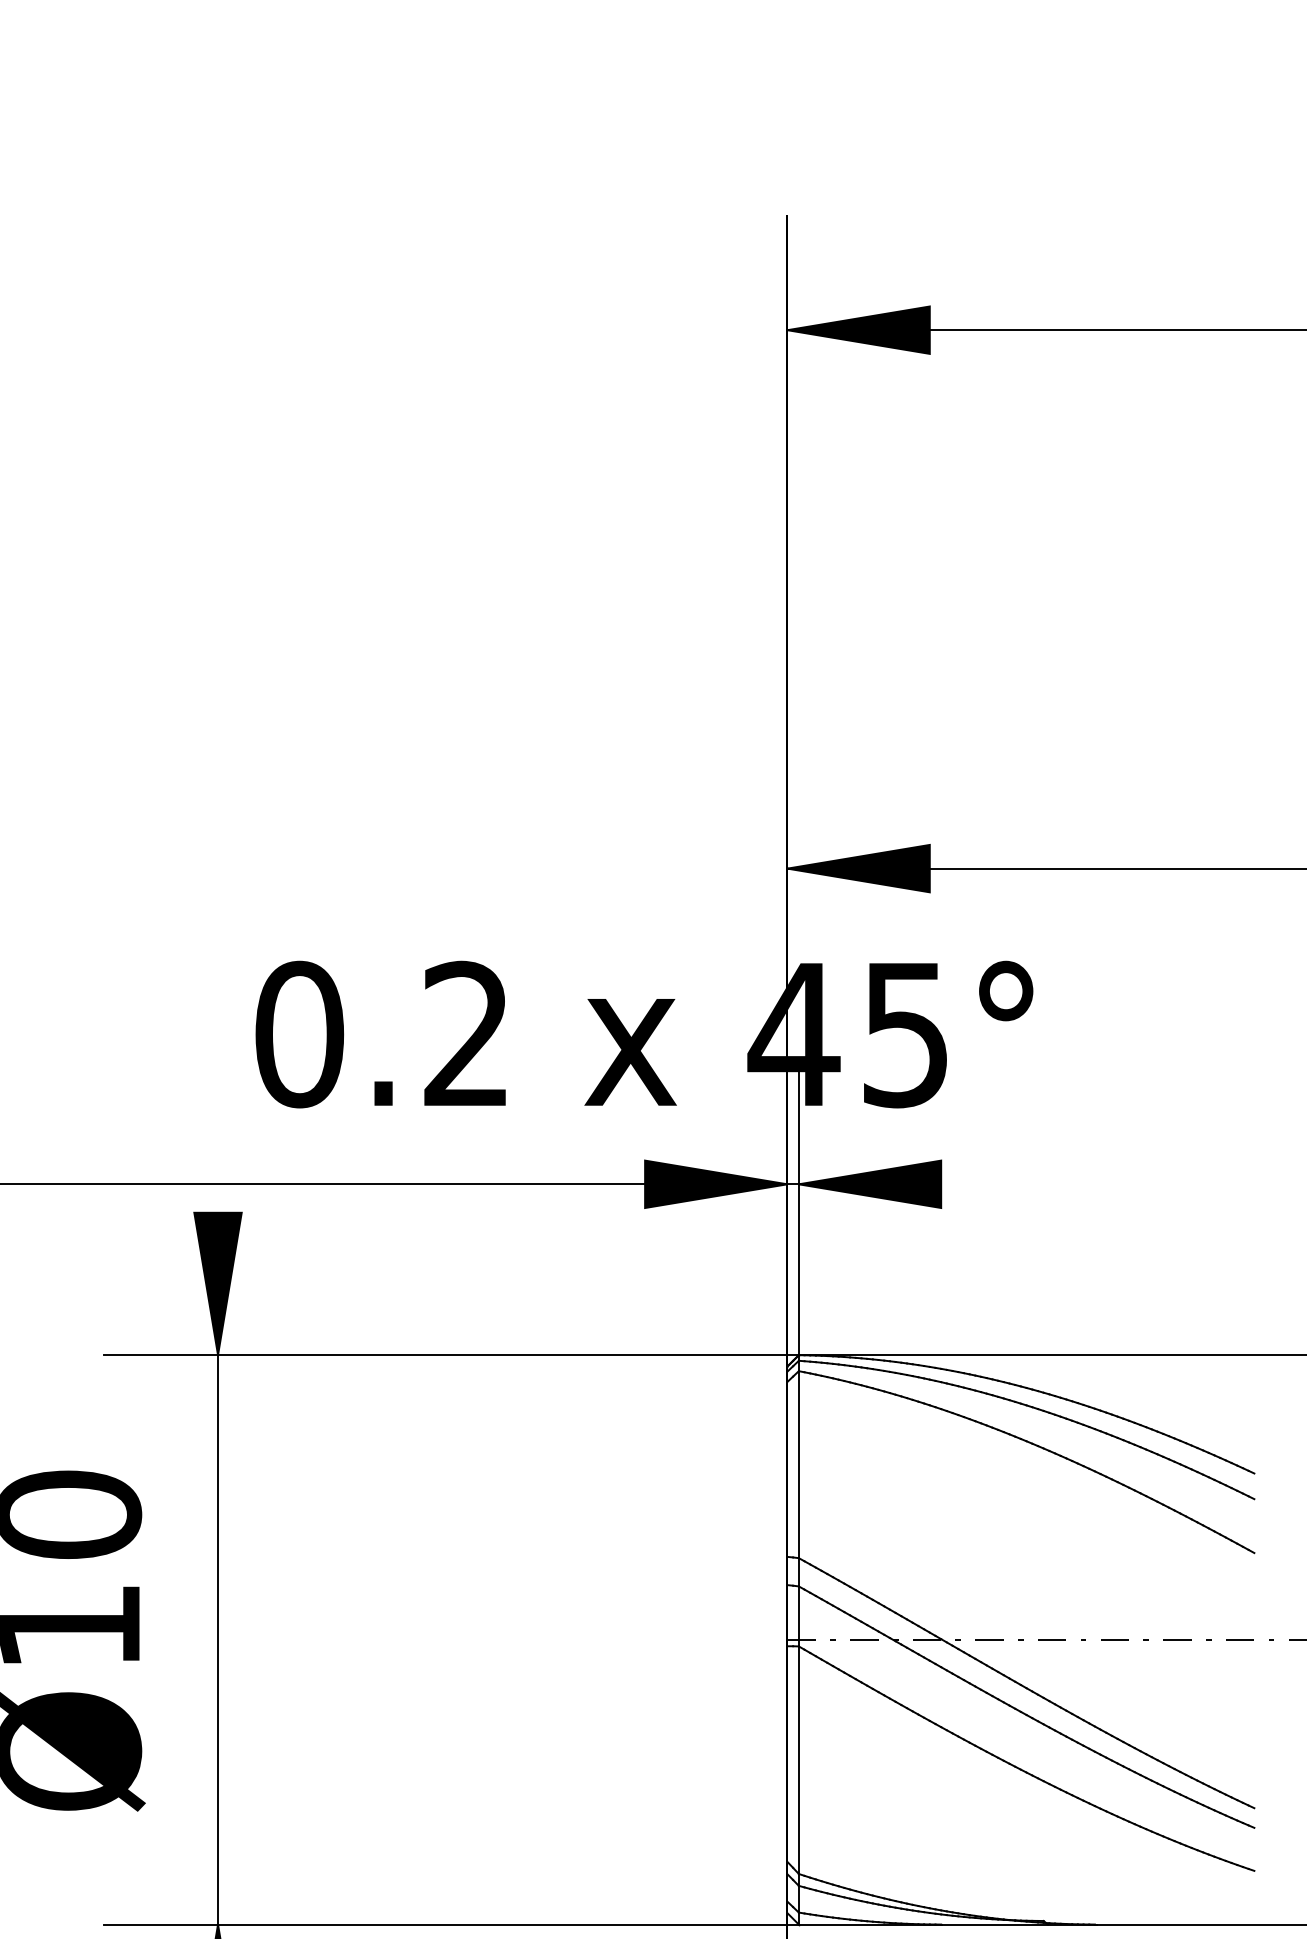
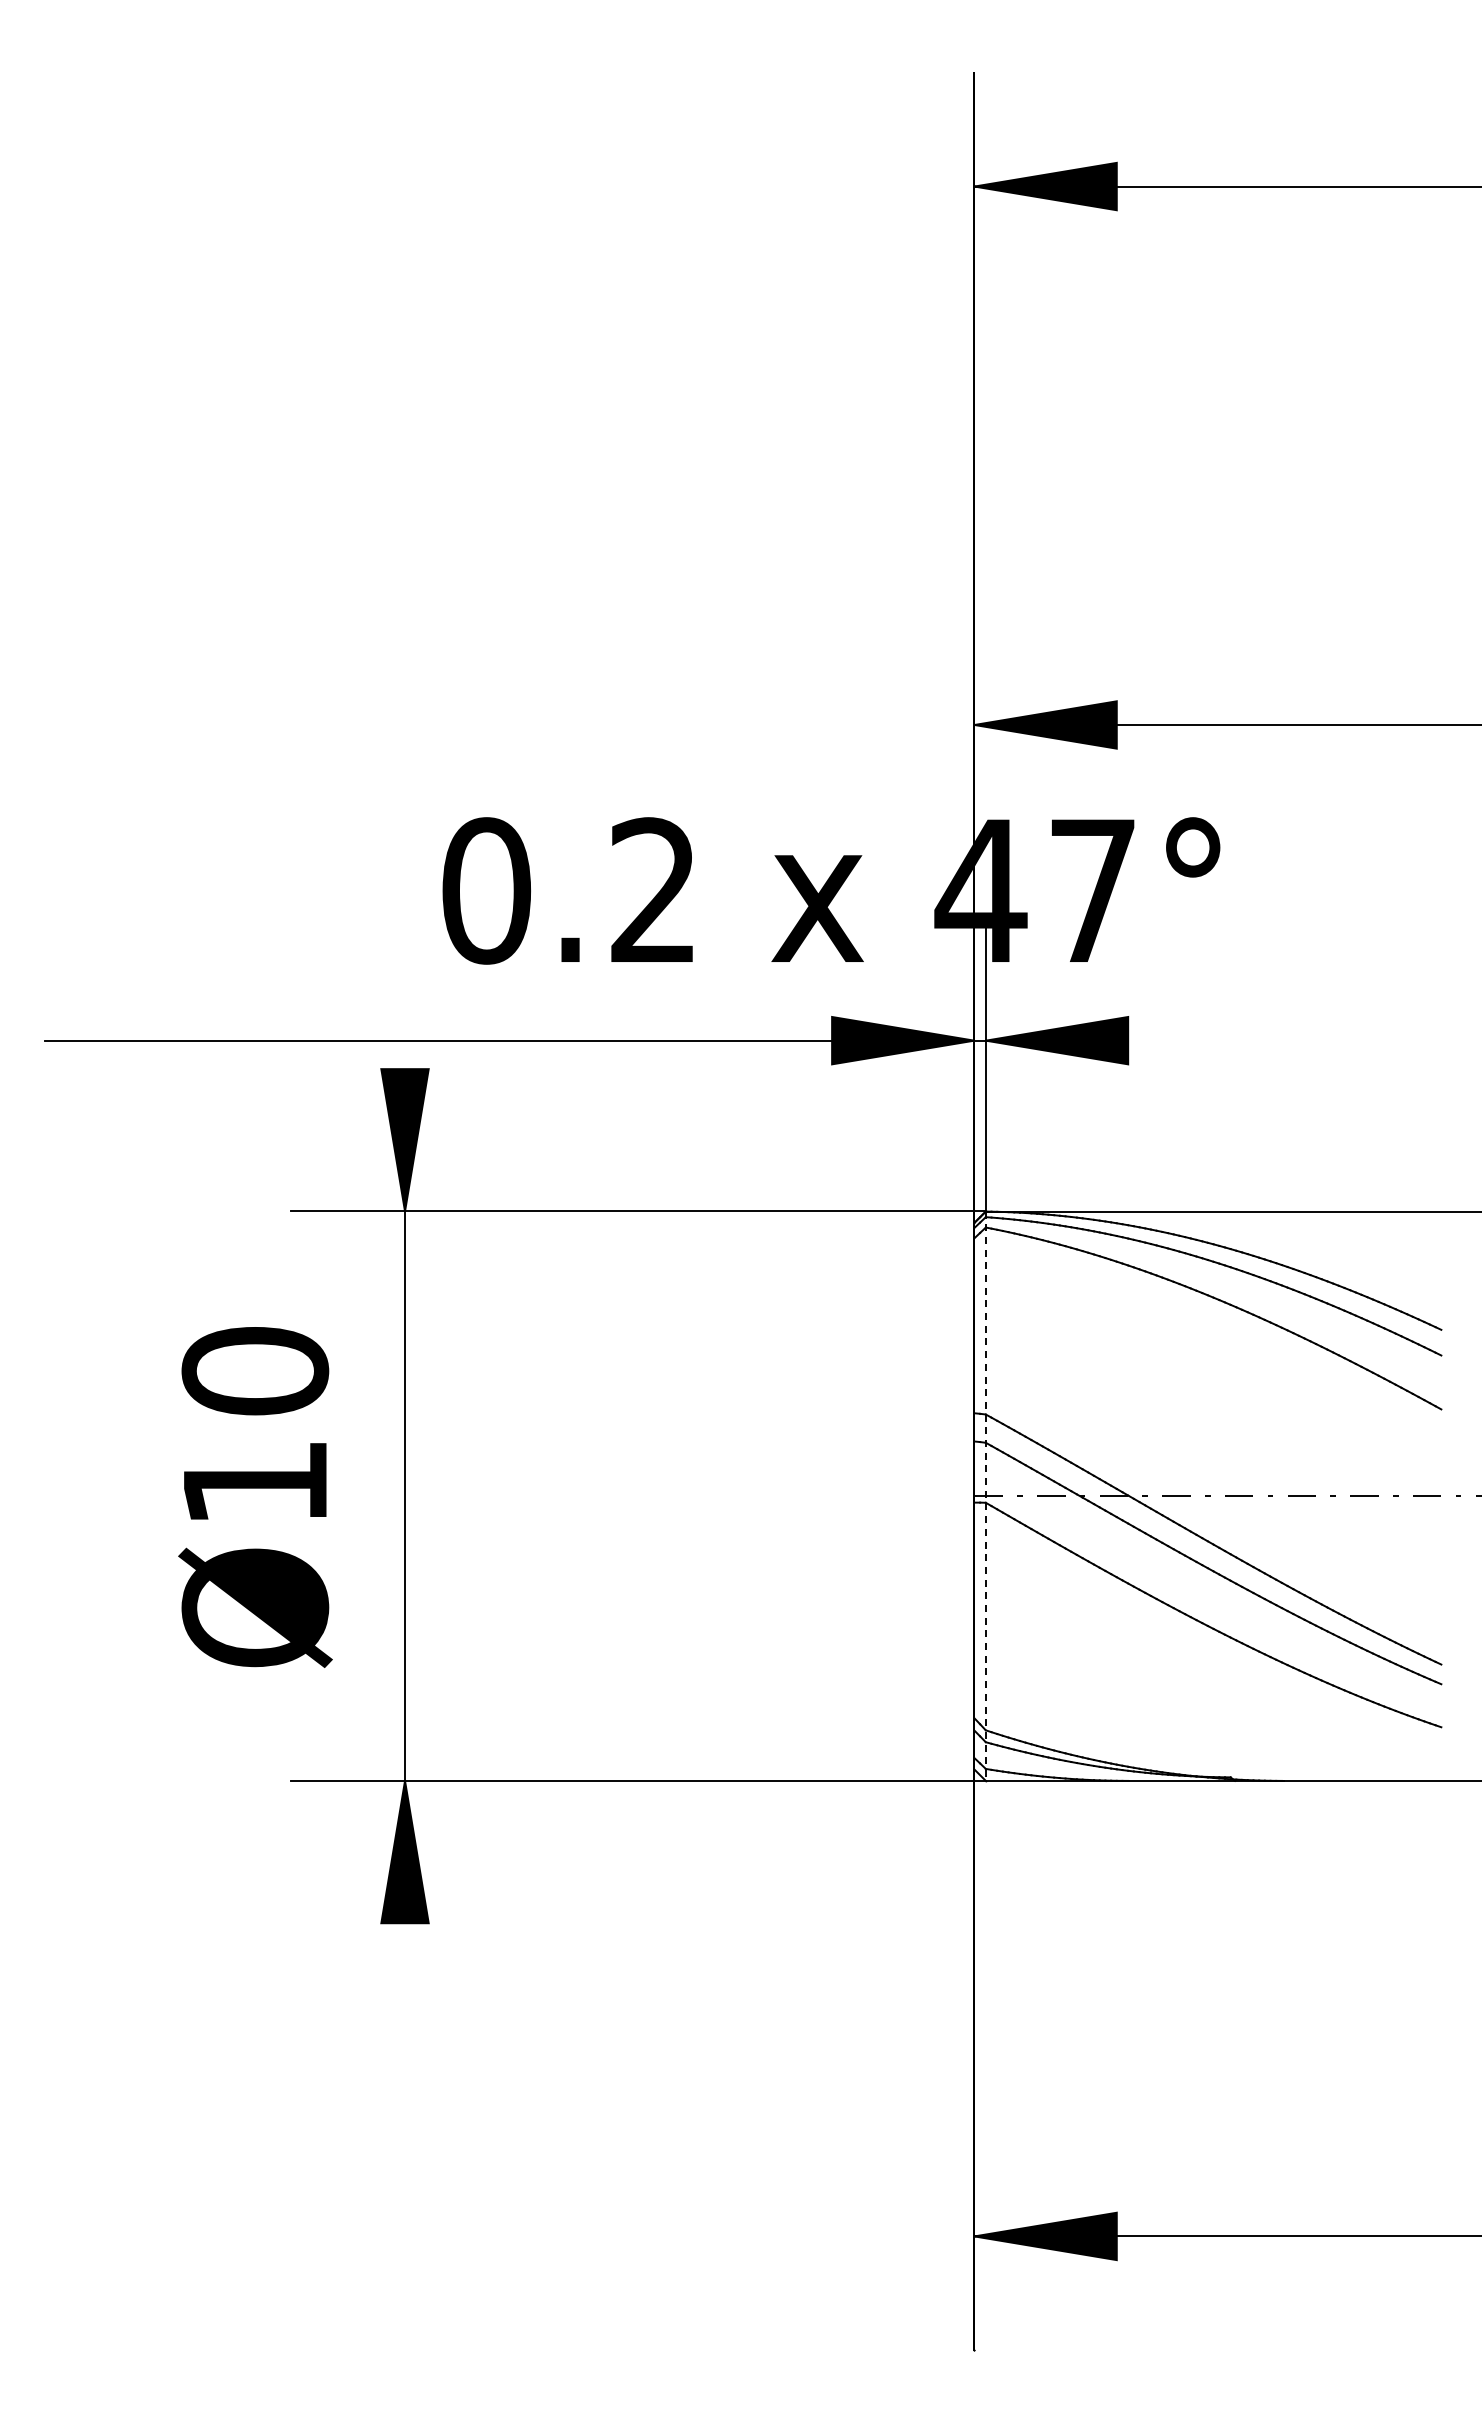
text: (905, 1035) -> (1092, 891), 45° -> 47°
line: (798, 1640) -> (985, 1496), solid -> dashed

